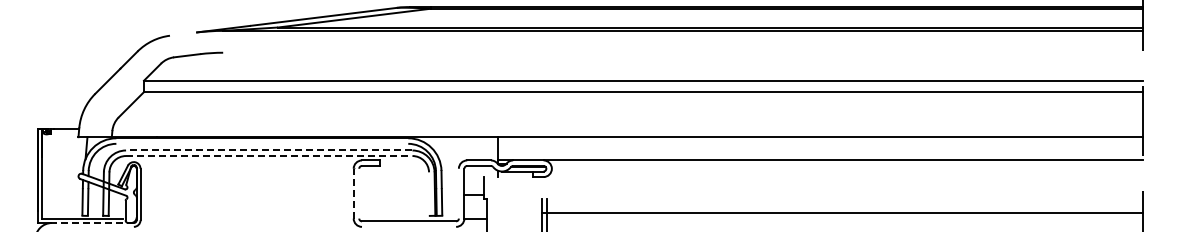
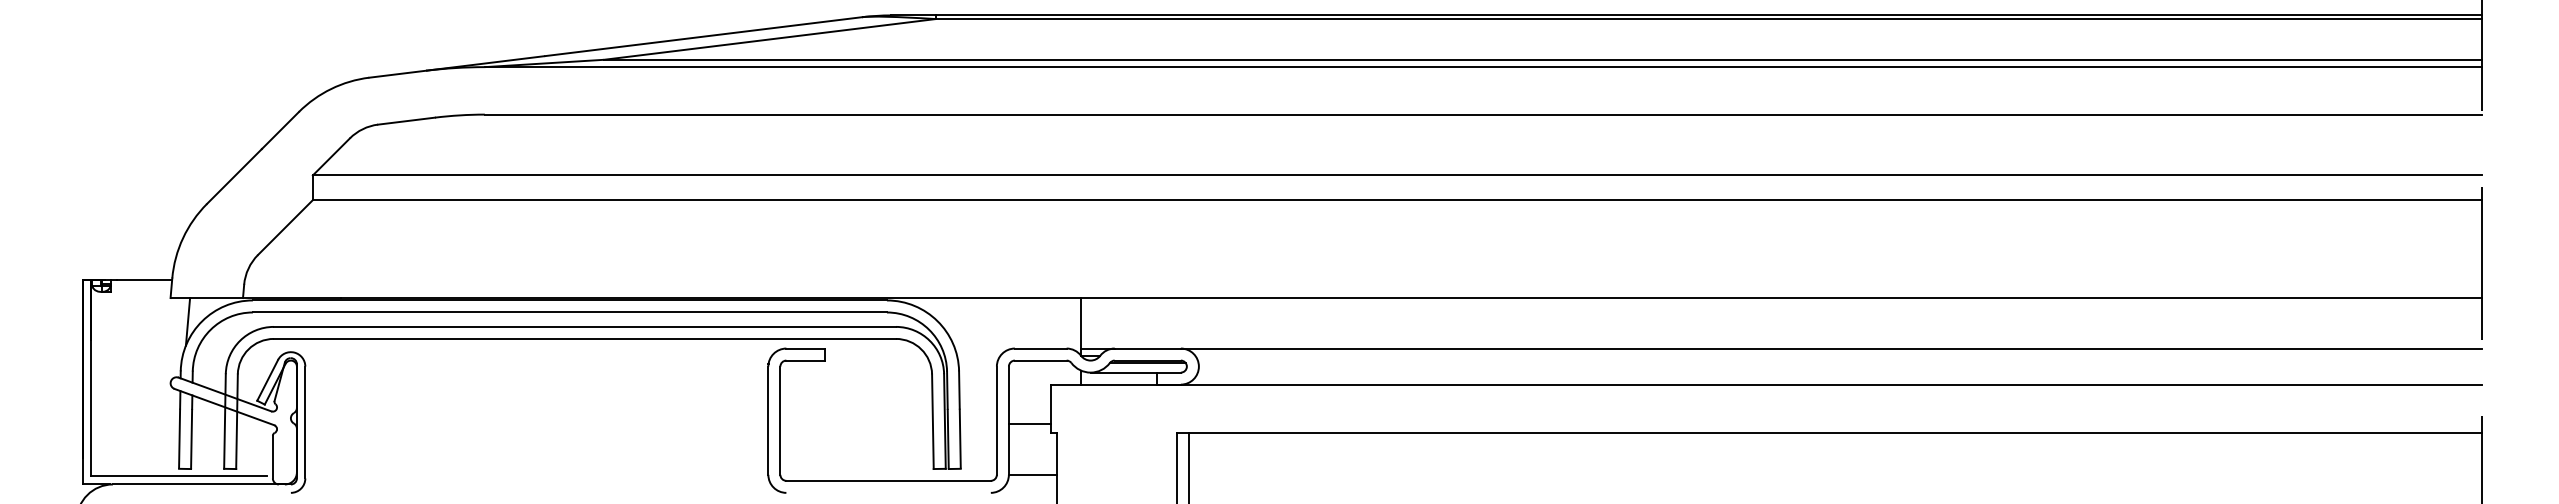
line: (182, 33) -> (396, 72), added
line: (682, 52) -> (1482, 114), added
line: (262, 143) -> (570, 311), added
line: (268, 150) -> (583, 326), dashed -> solid
line: (269, 156) -> (585, 339), dashed -> solid
line: (812, 177) -> (1764, 385), added
line: (353, 193) -> (767, 420), dashed -> solid
line: (359, 193) -> (780, 420), added
line: (429, 193) -> (933, 420), added
line: (458, 193) -> (996, 420), added
line: (841, 213) -> (1827, 433), moved
line: (92, 223) -> (201, 485), dashed -> solid

